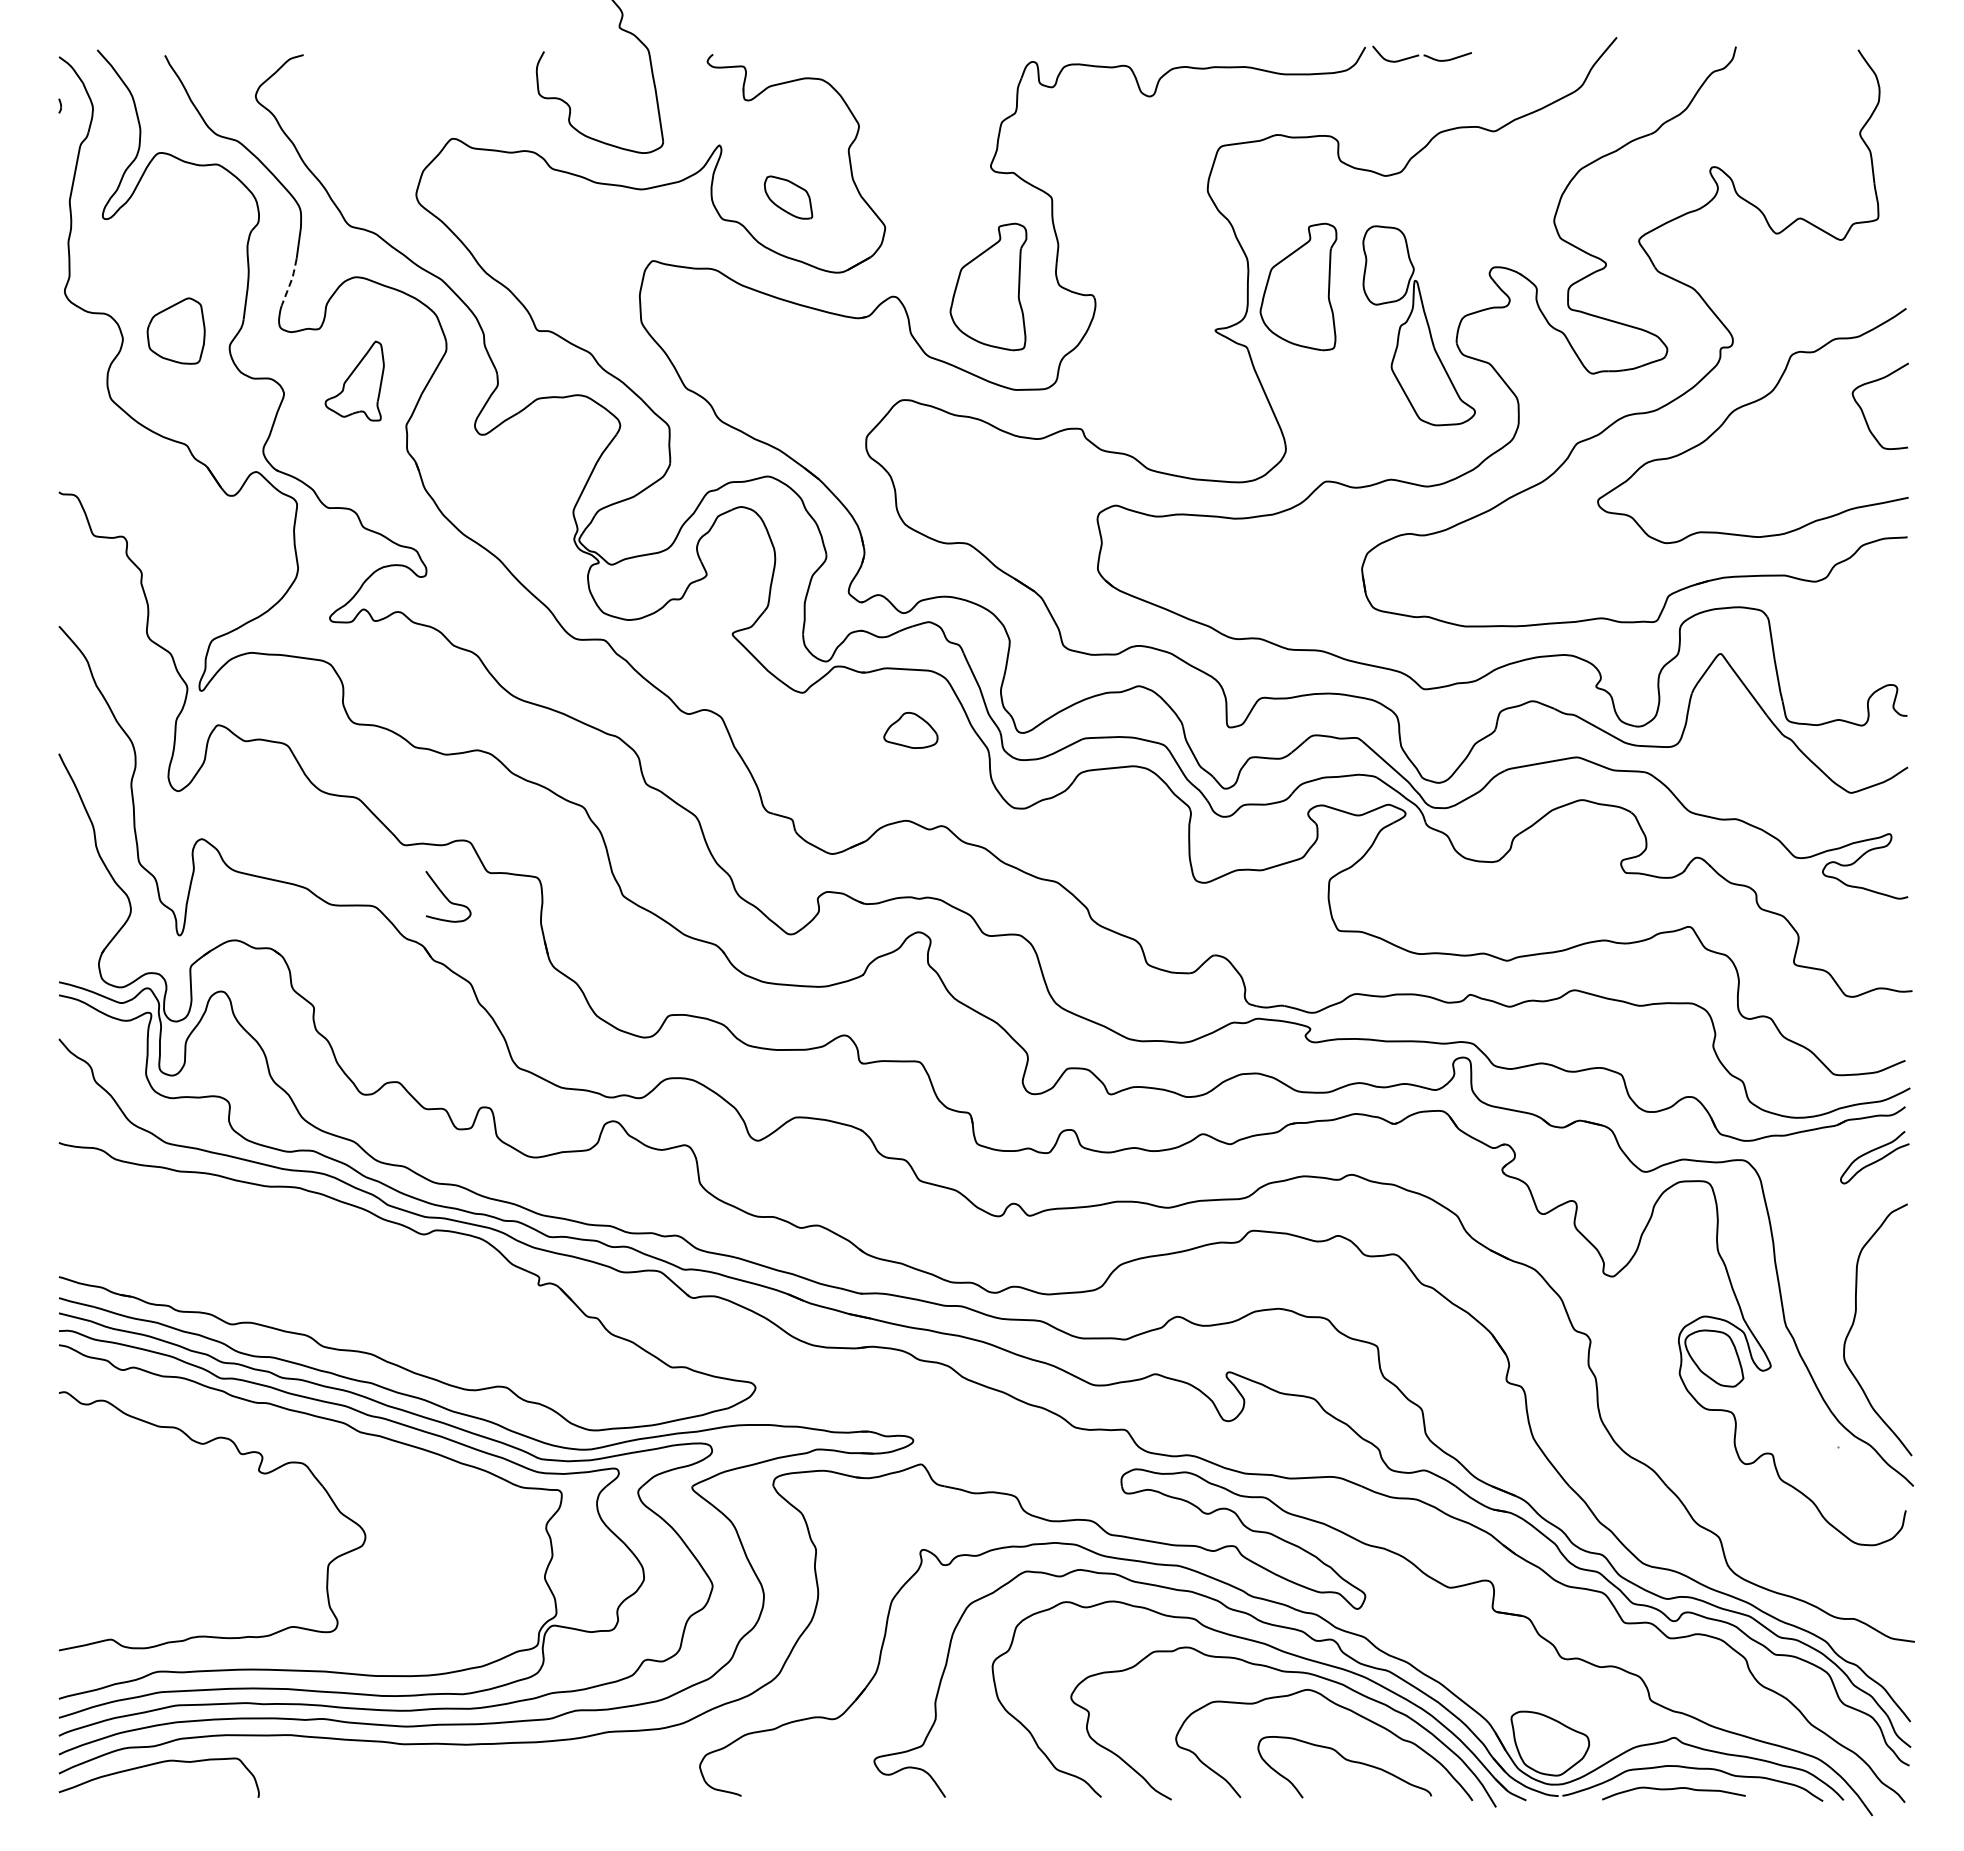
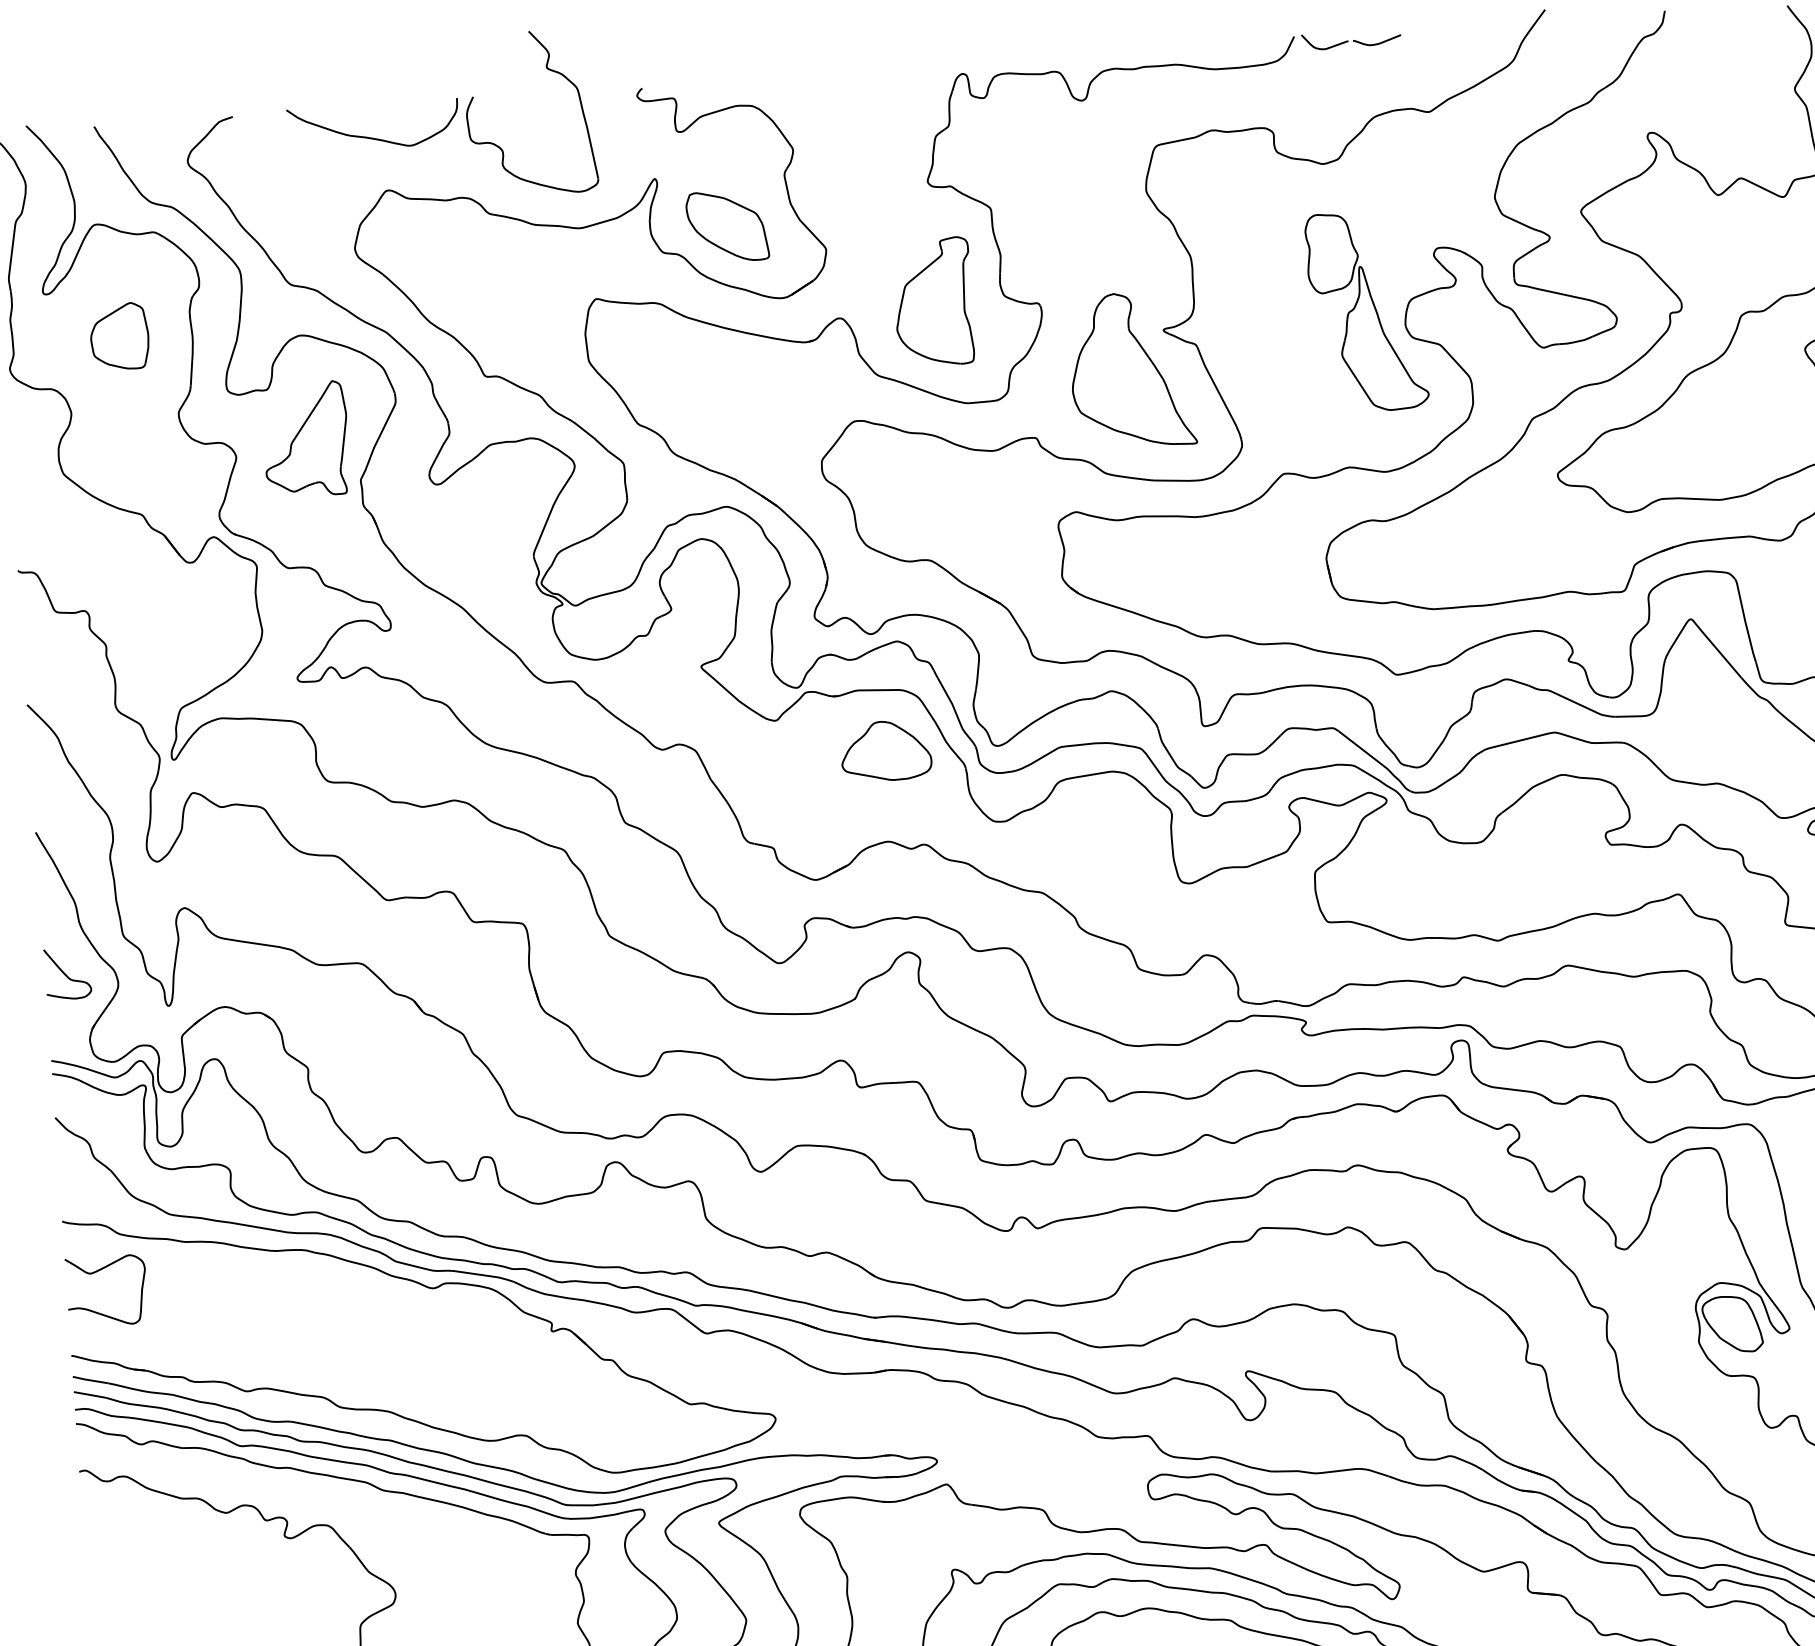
curve: (439, 84) -> (370, 137), added
part: (788, 197) -> (727, 226), size x1.67
line: (290, 281) -> (235, 344), dashed -> solid
part: (1298, 286) -> (1243, 280), removed
part: (175, 330) -> (118, 336), moved
part: (1181, 368) -> (1132, 370), added
part: (354, 380) -> (305, 438), size x1.43
part: (910, 730) -> (885, 751), size x1.67
curve: (447, 897) -> (67, 974), moved
curve: (91, 1195) -> (98, 1272), added

